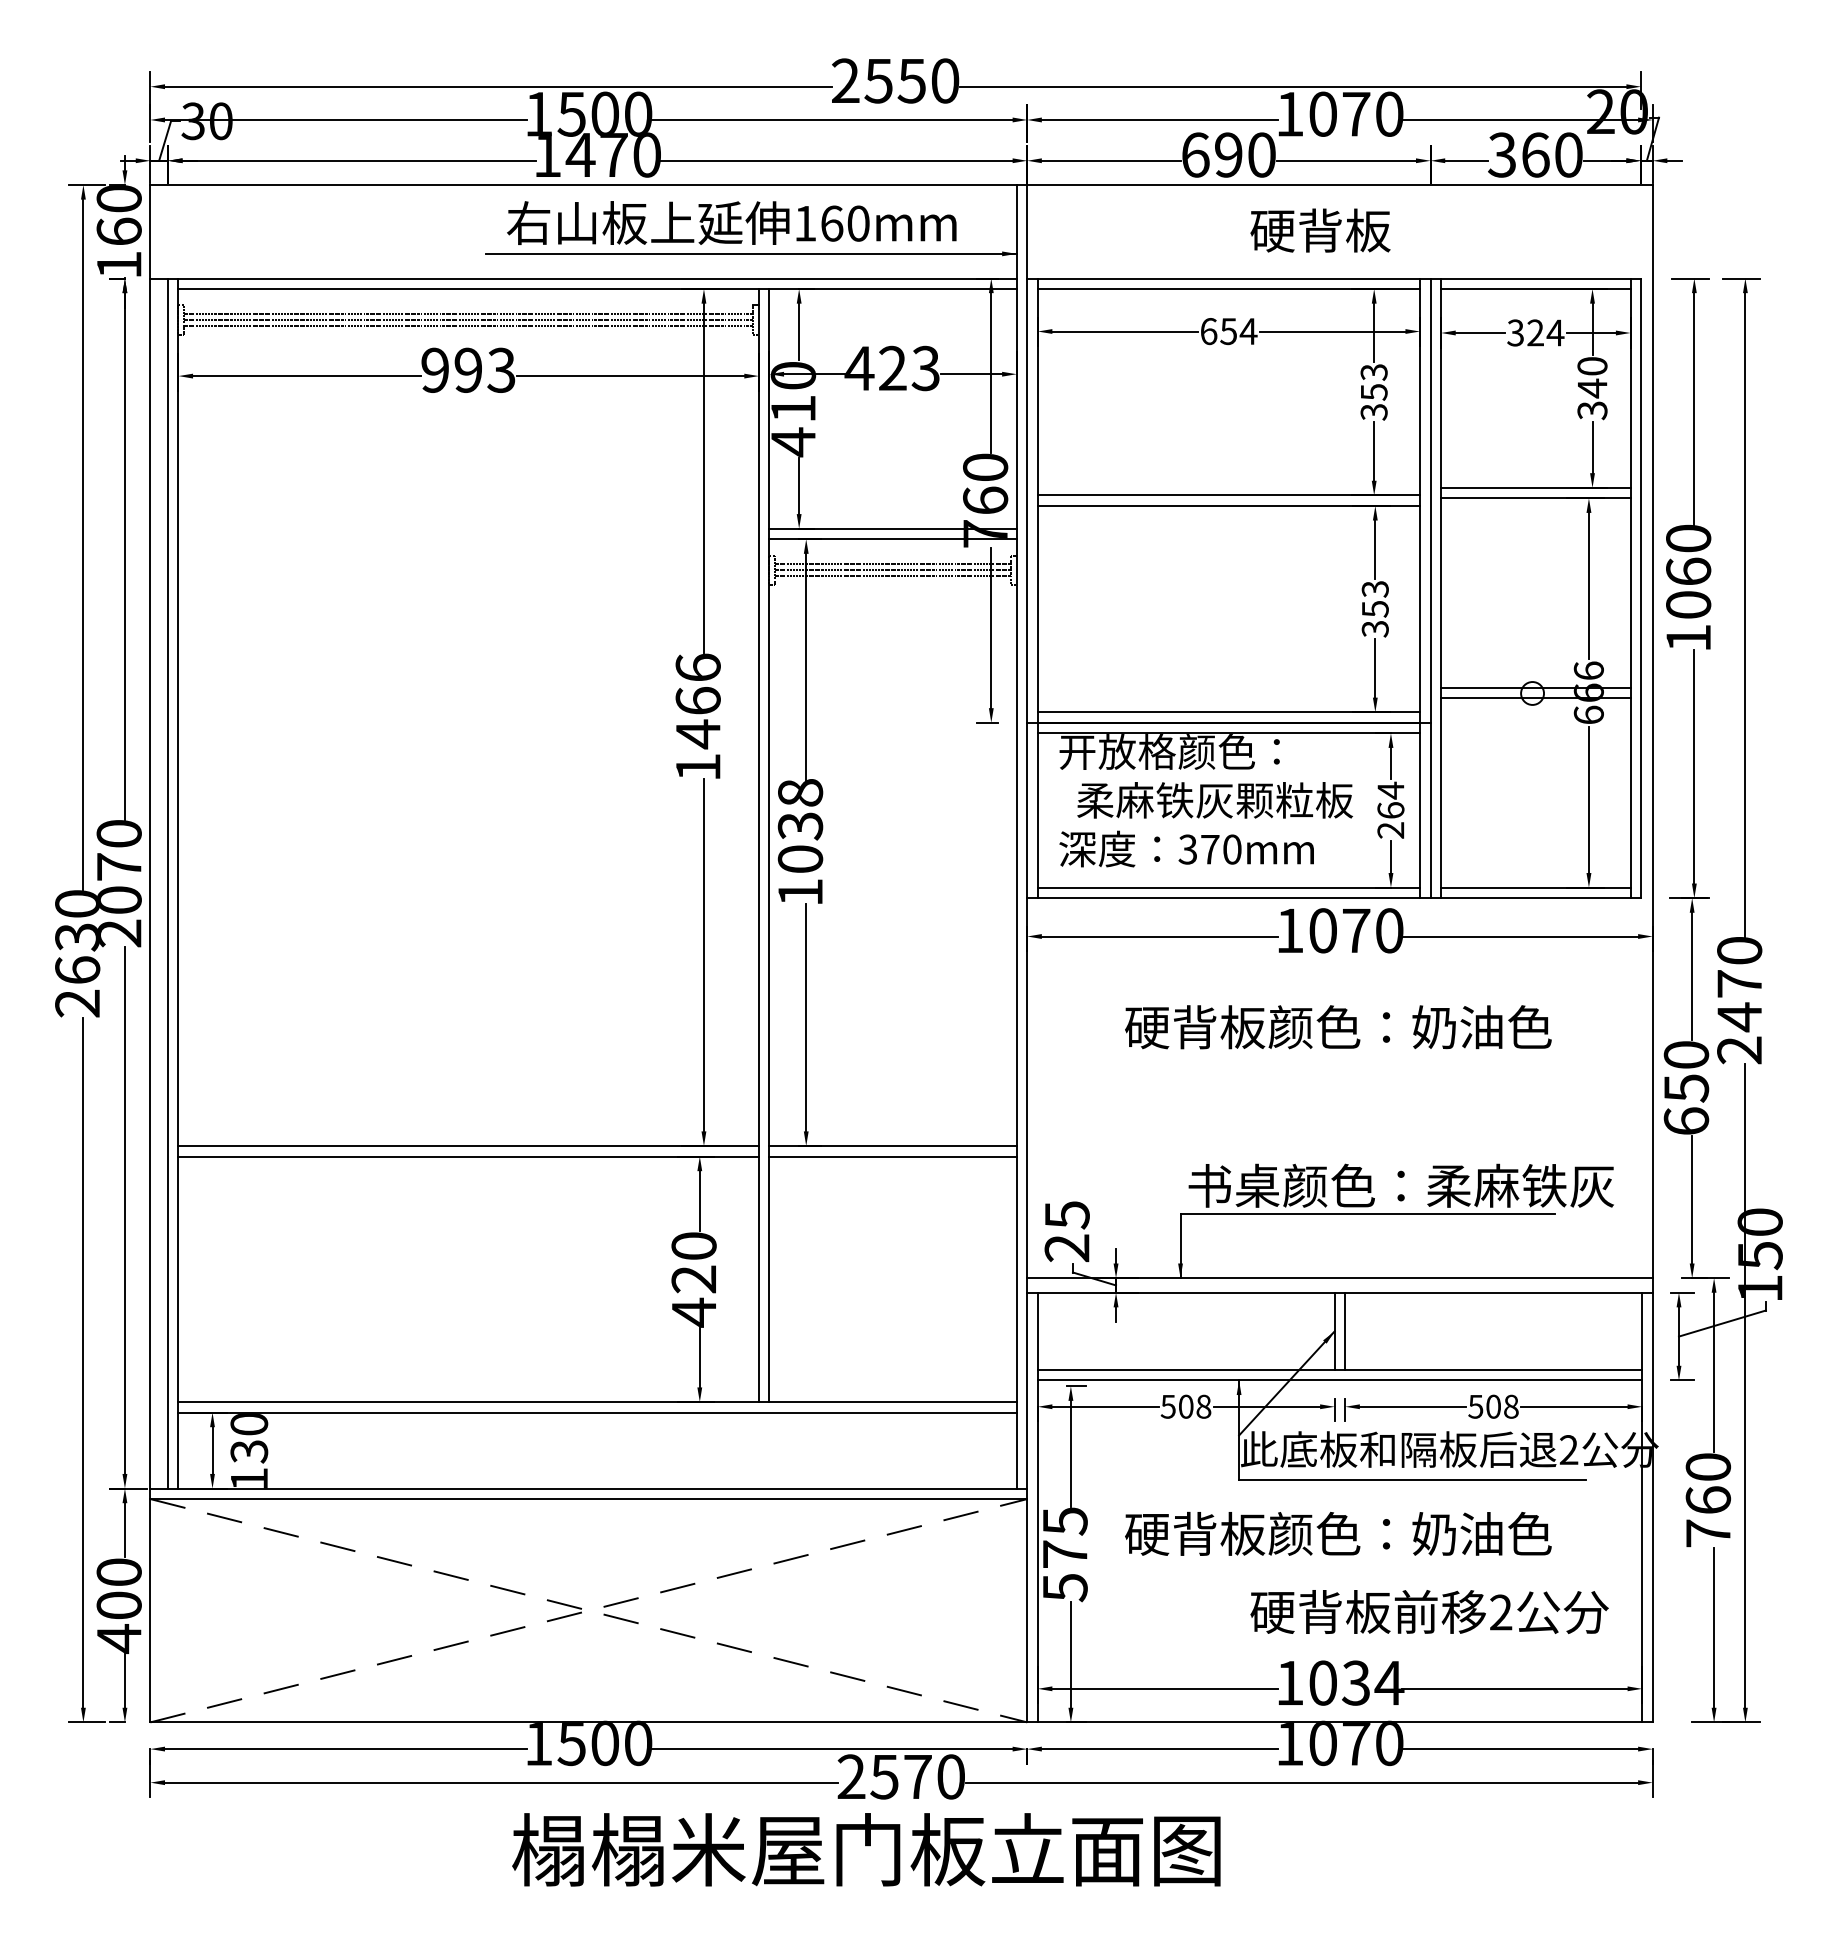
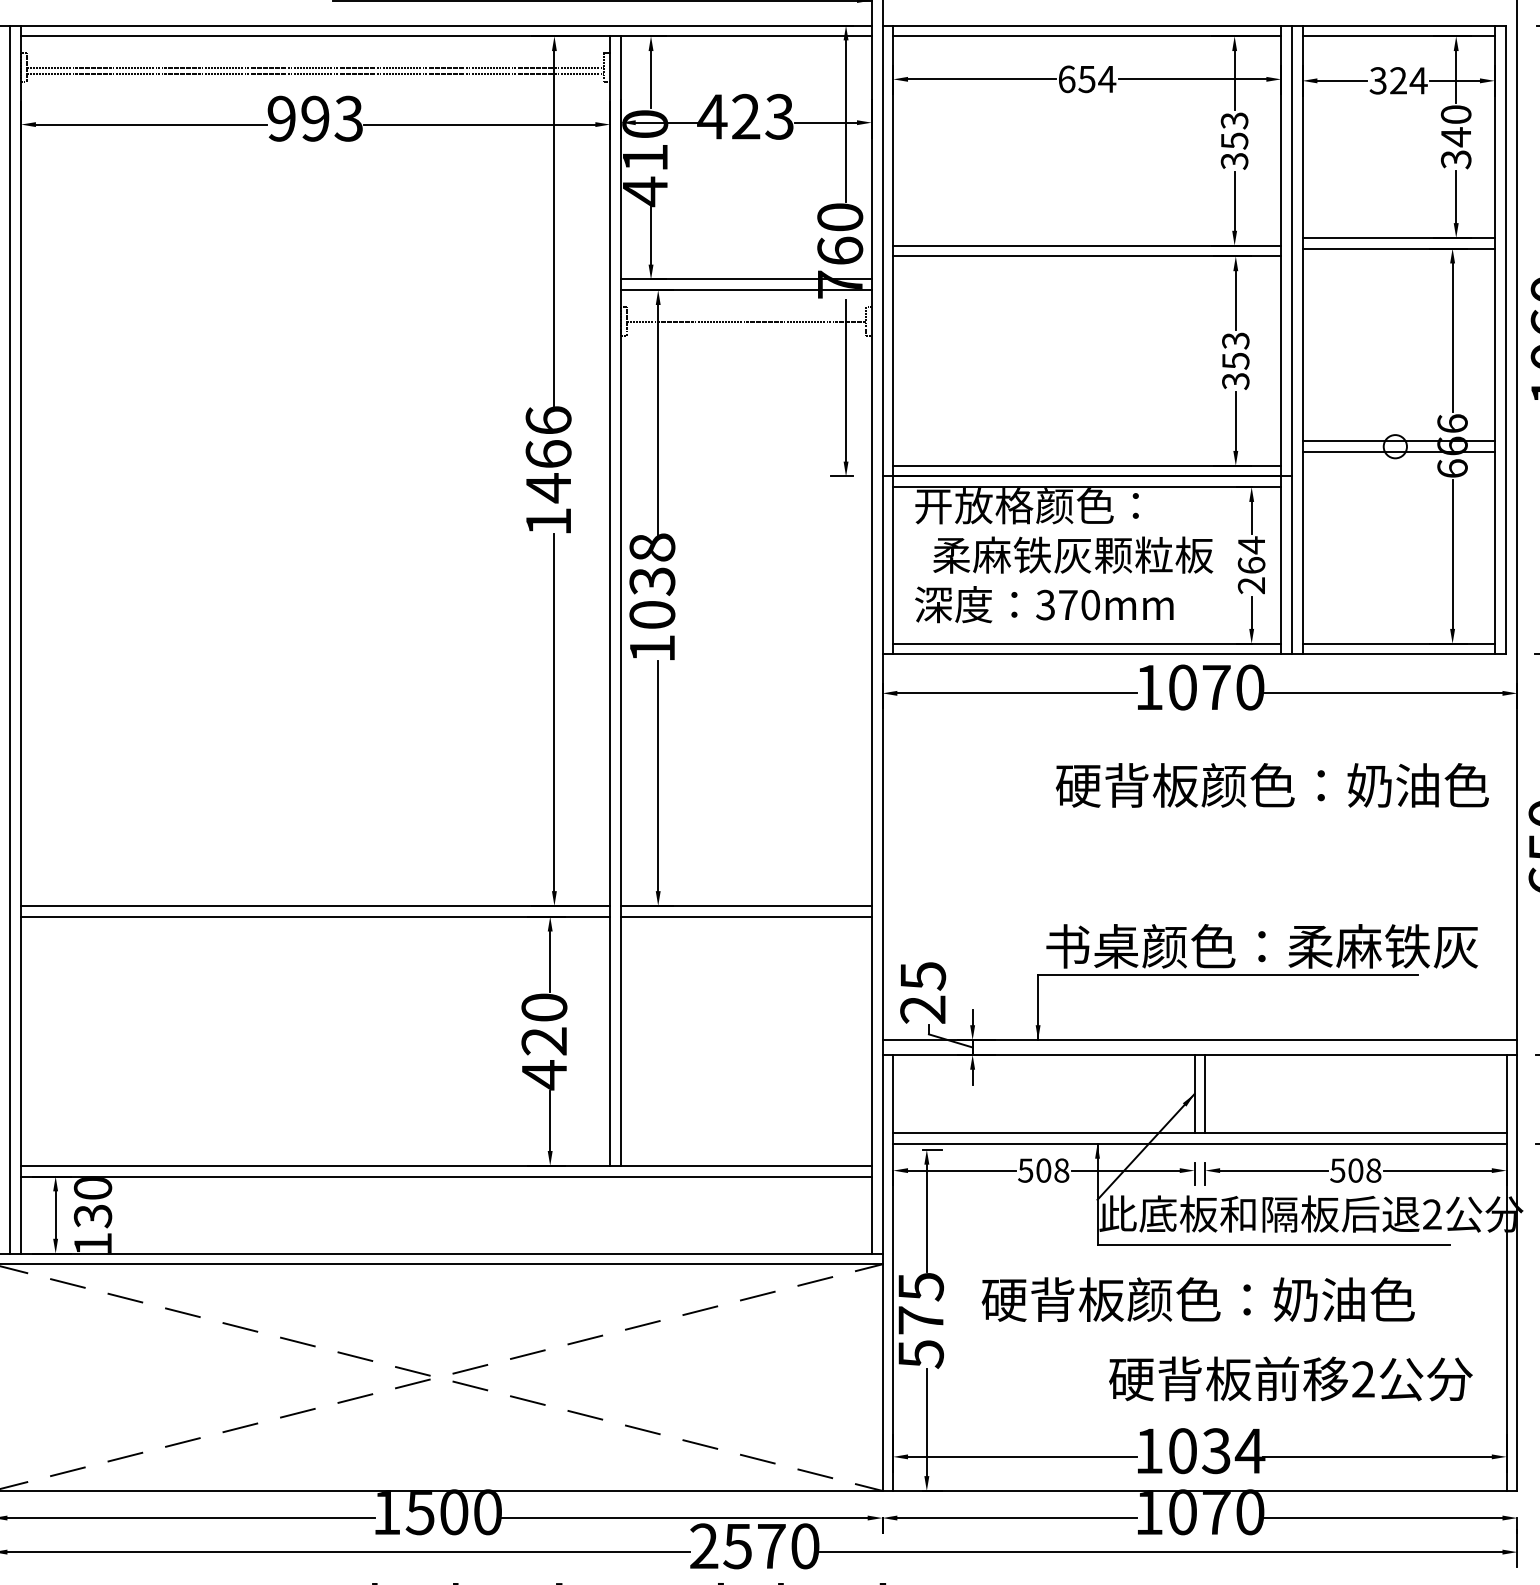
line: (468, 314) -> (315, 62), removed
line: (892, 564) -> (745, 315), removed
line: (892, 576) -> (745, 327), removed
text: (1338, 1027) -> (1272, 785), moved

